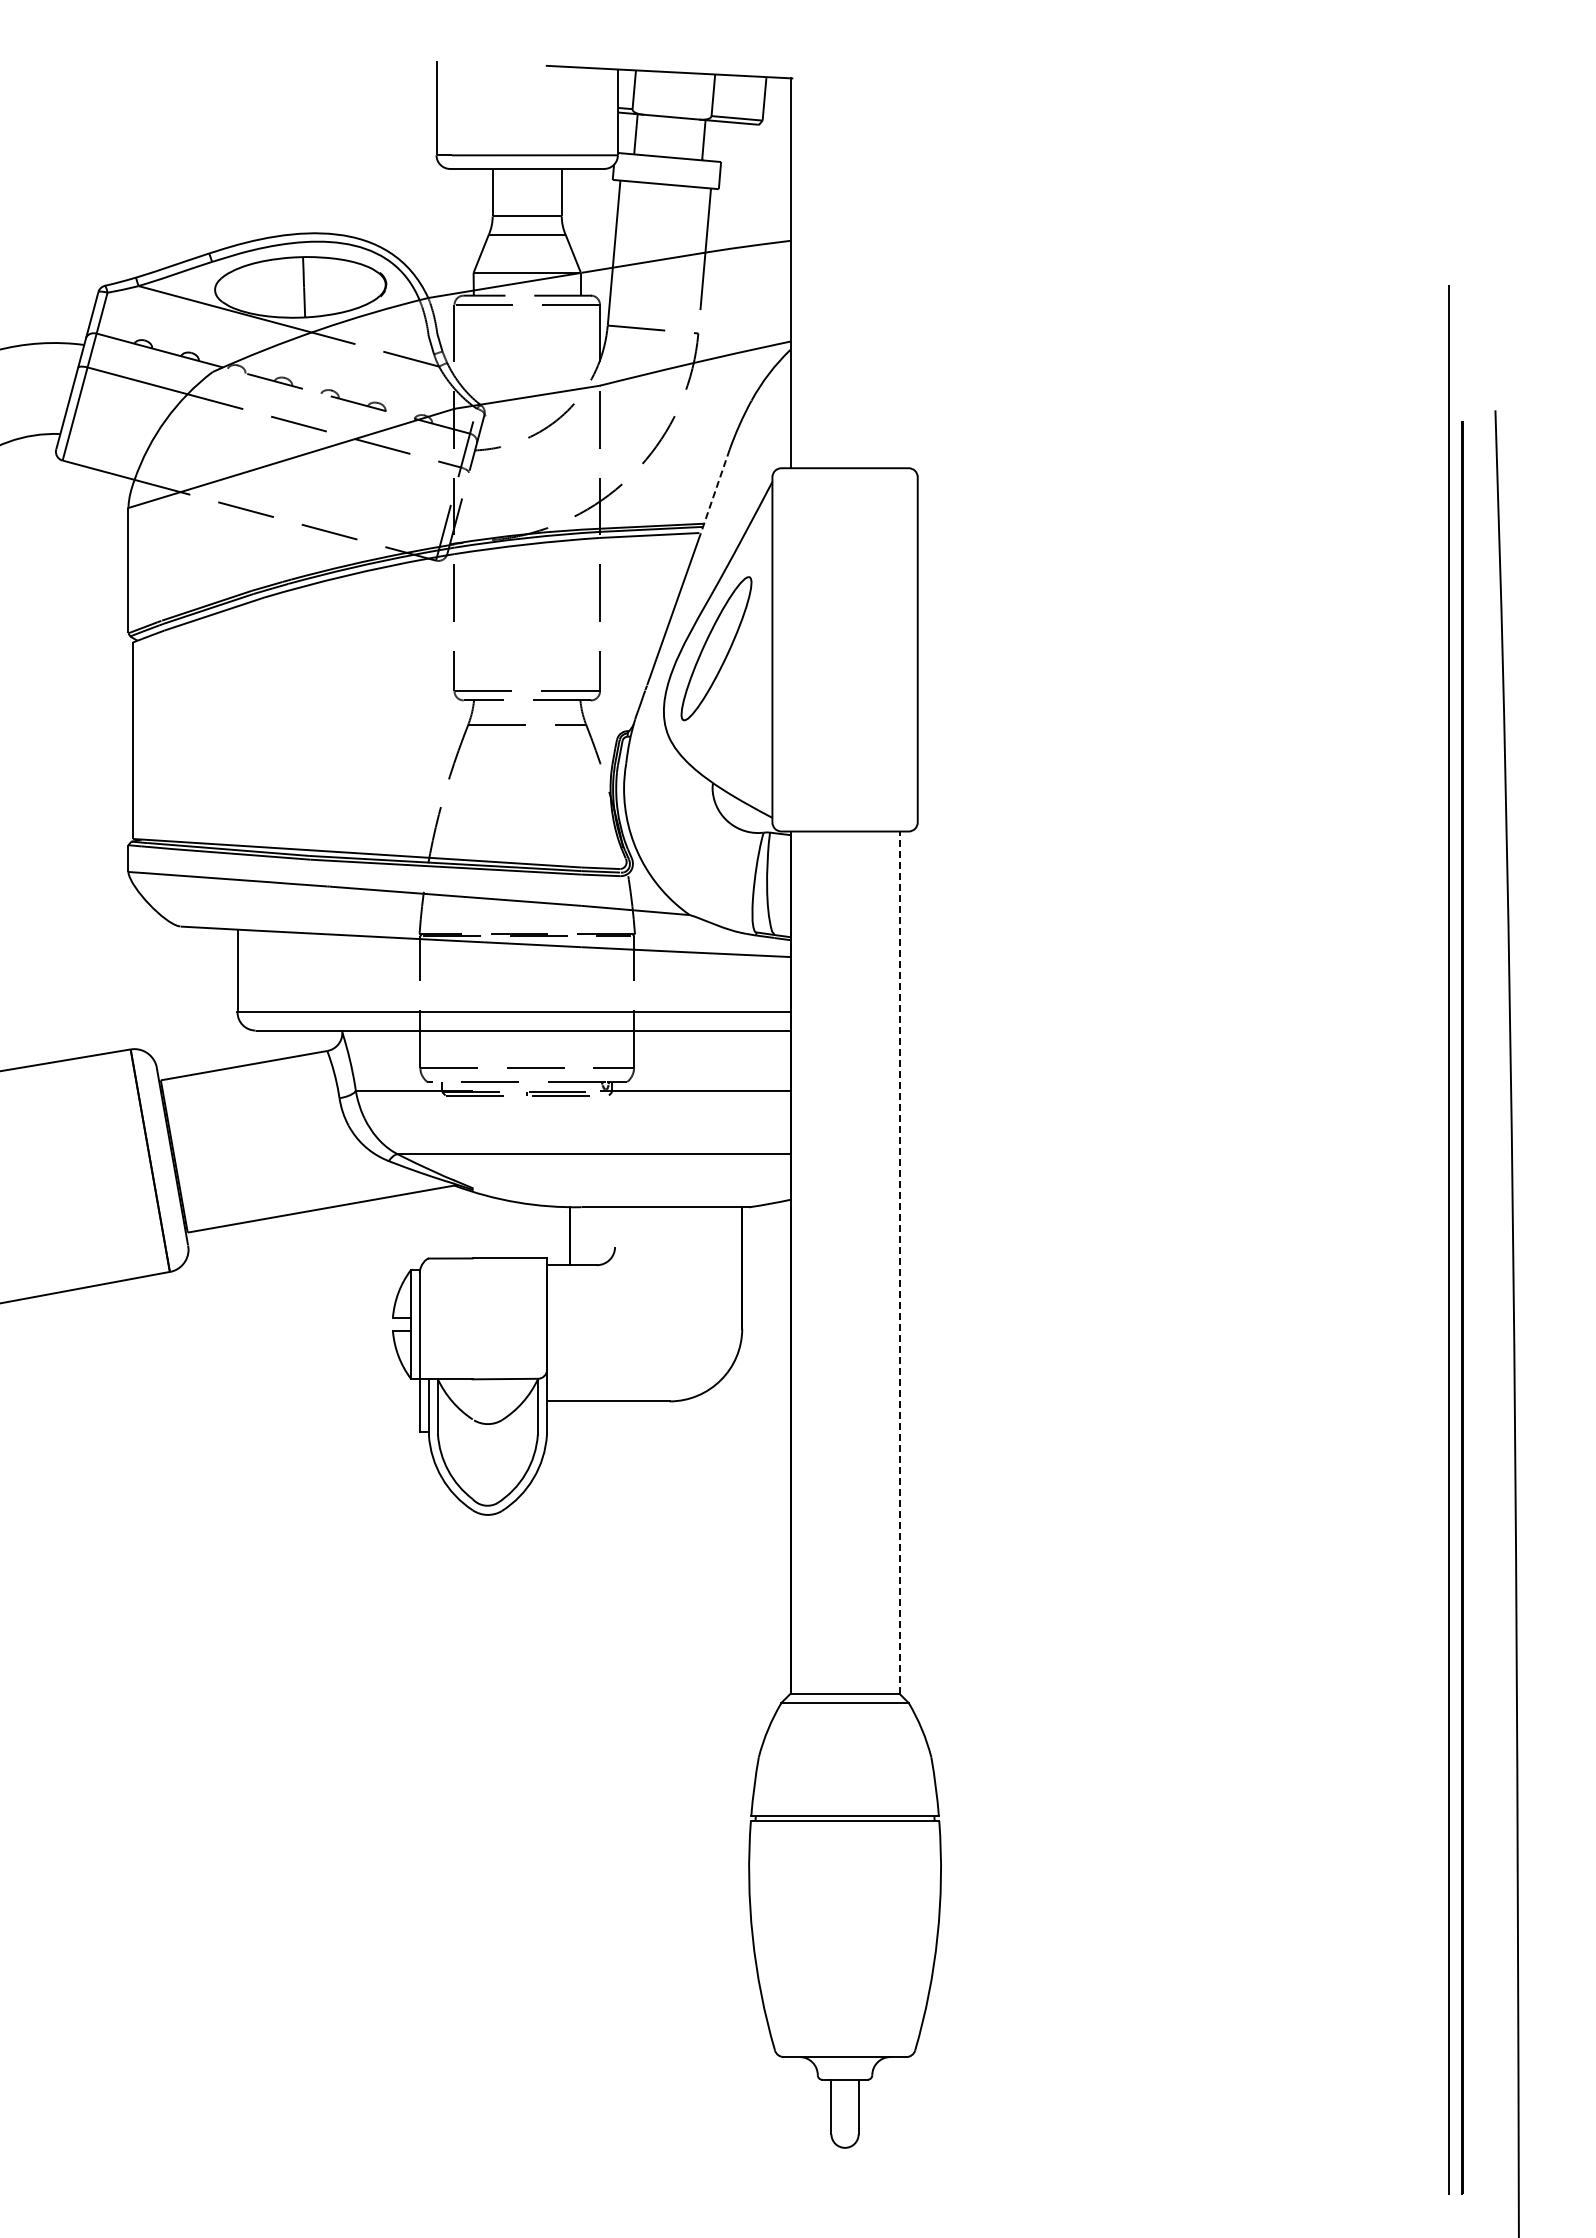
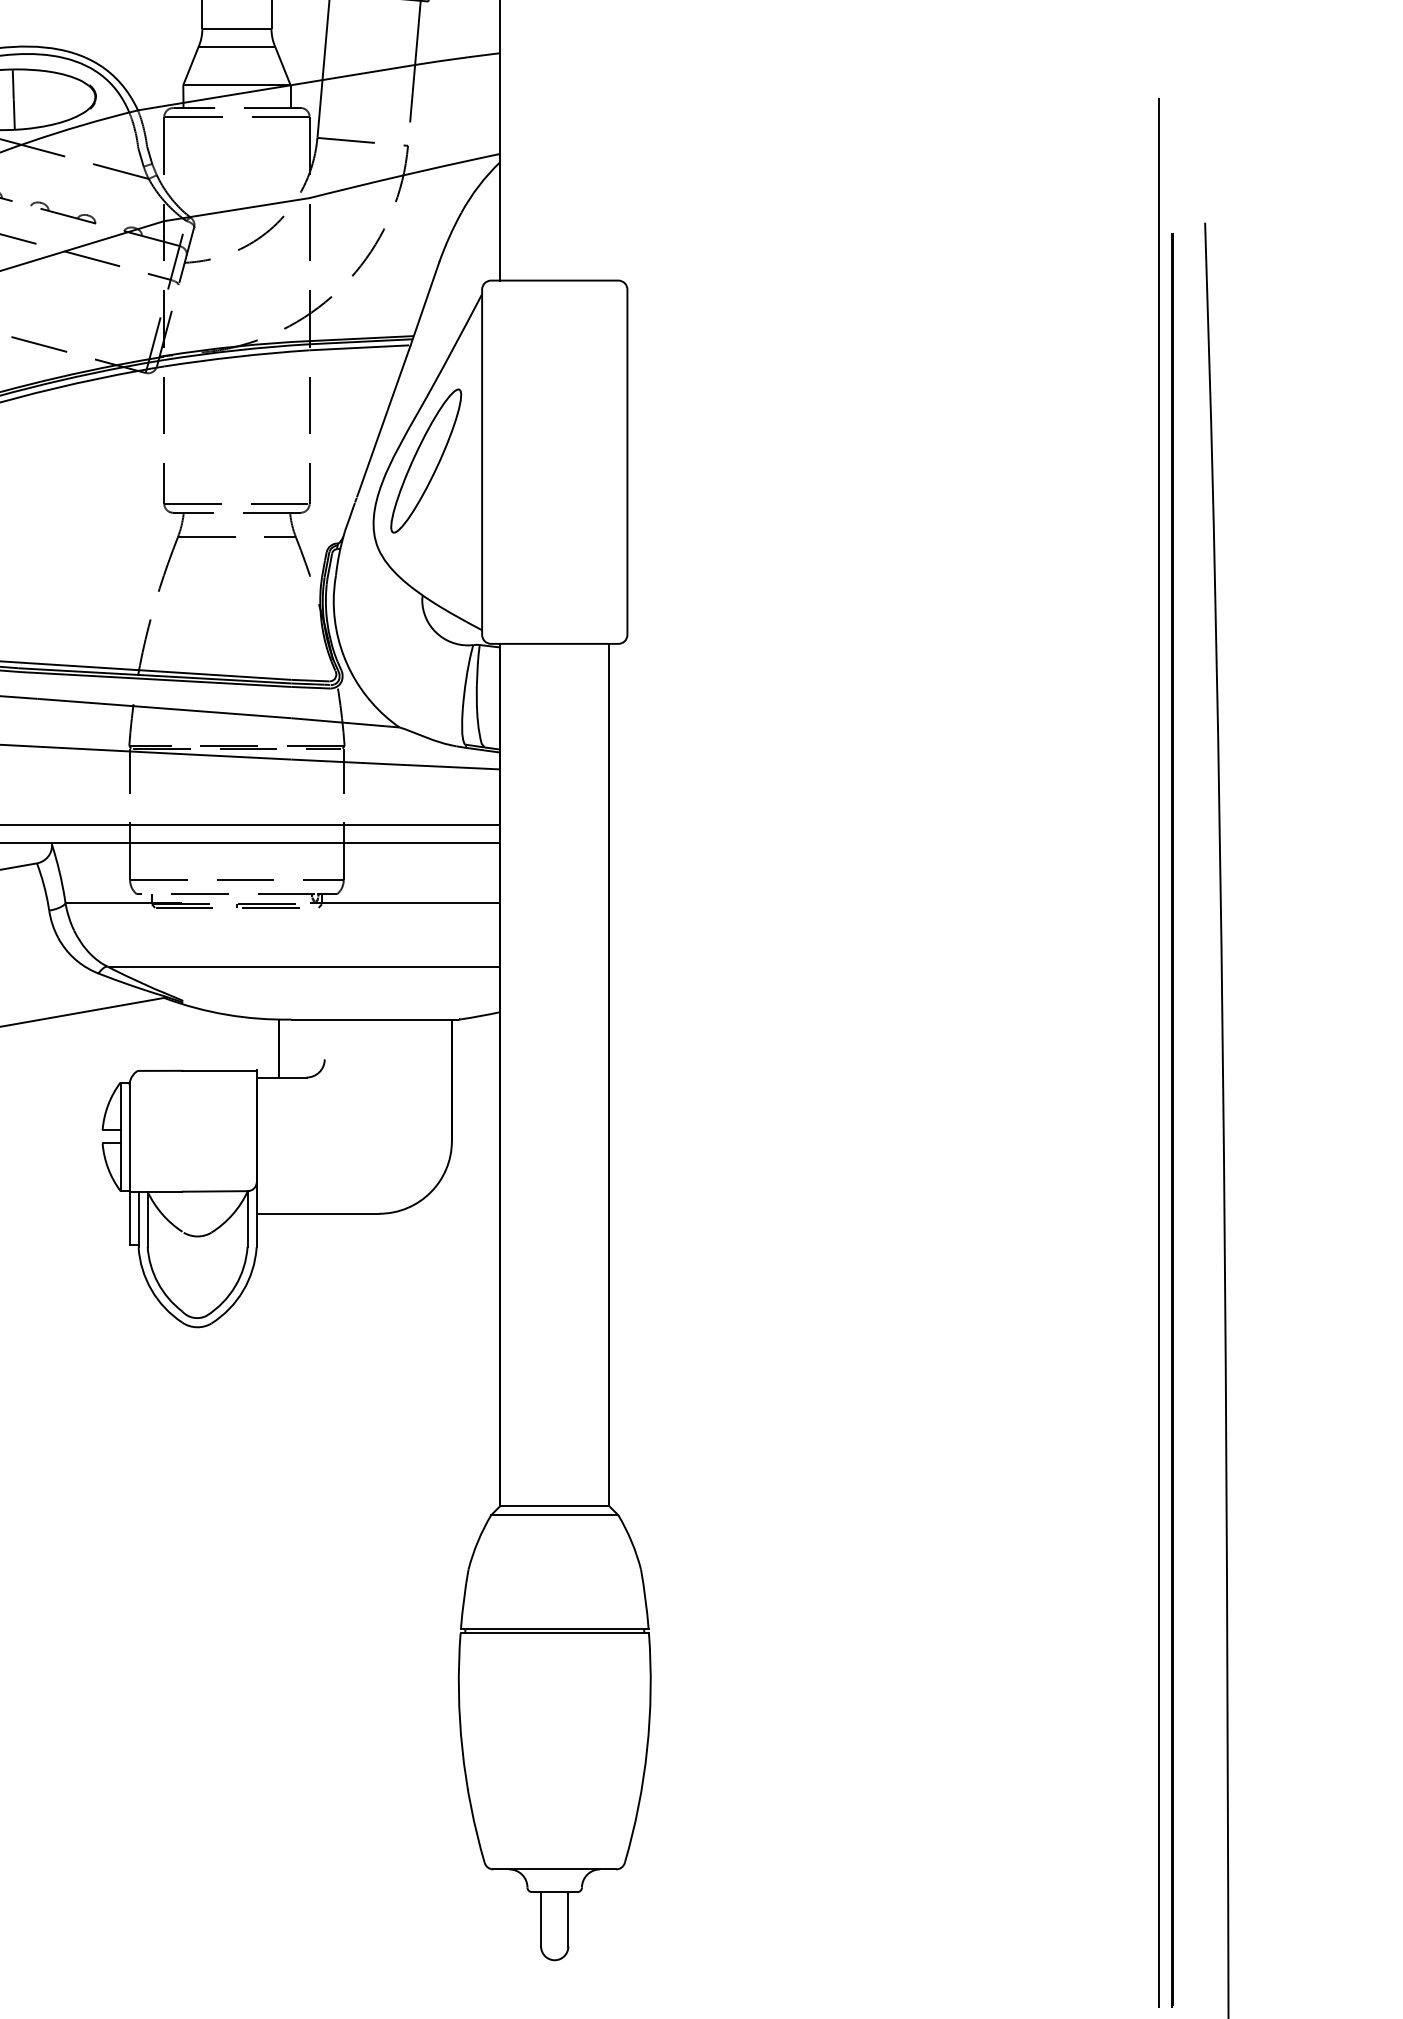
line: (715, 492) -> (425, 304), dashed -> solid
line: (899, 1262) -> (609, 1074), dashed -> solid

